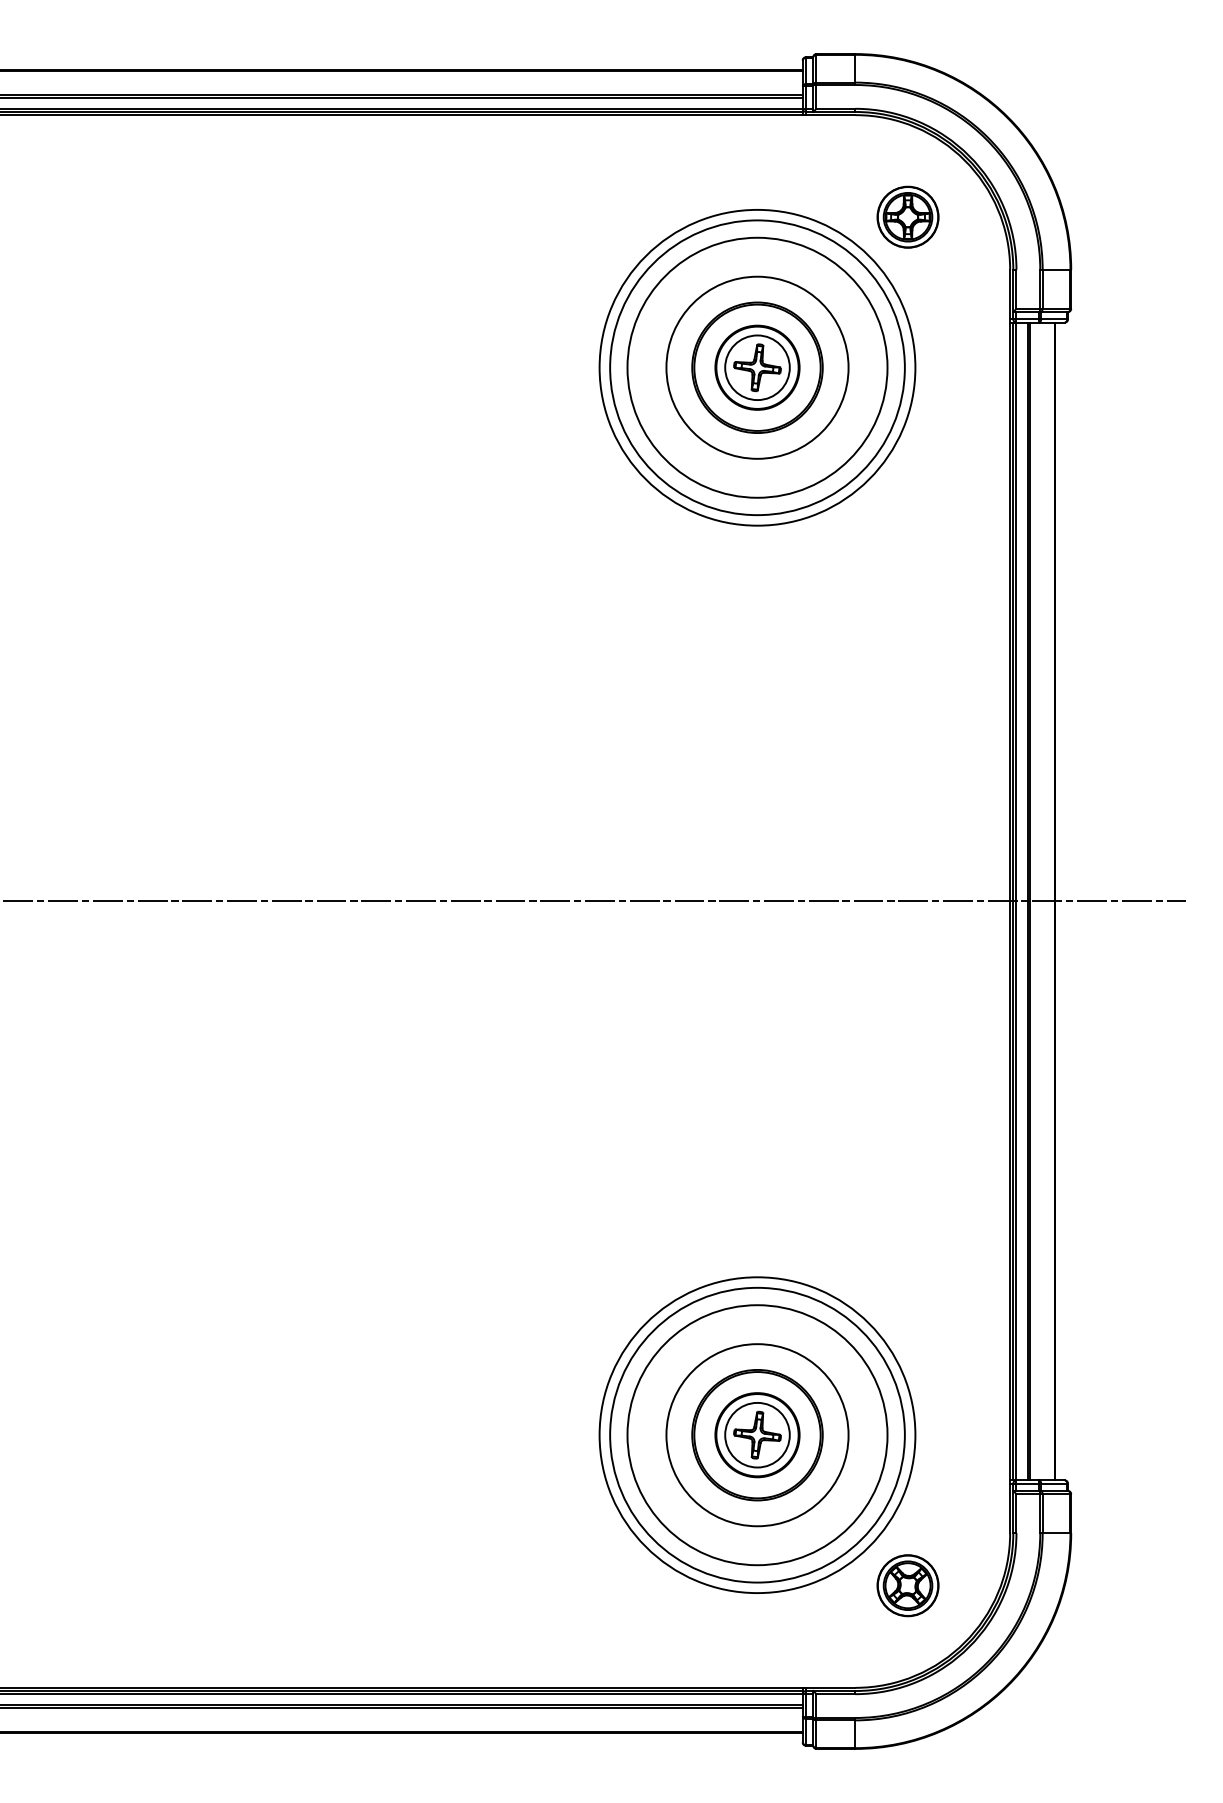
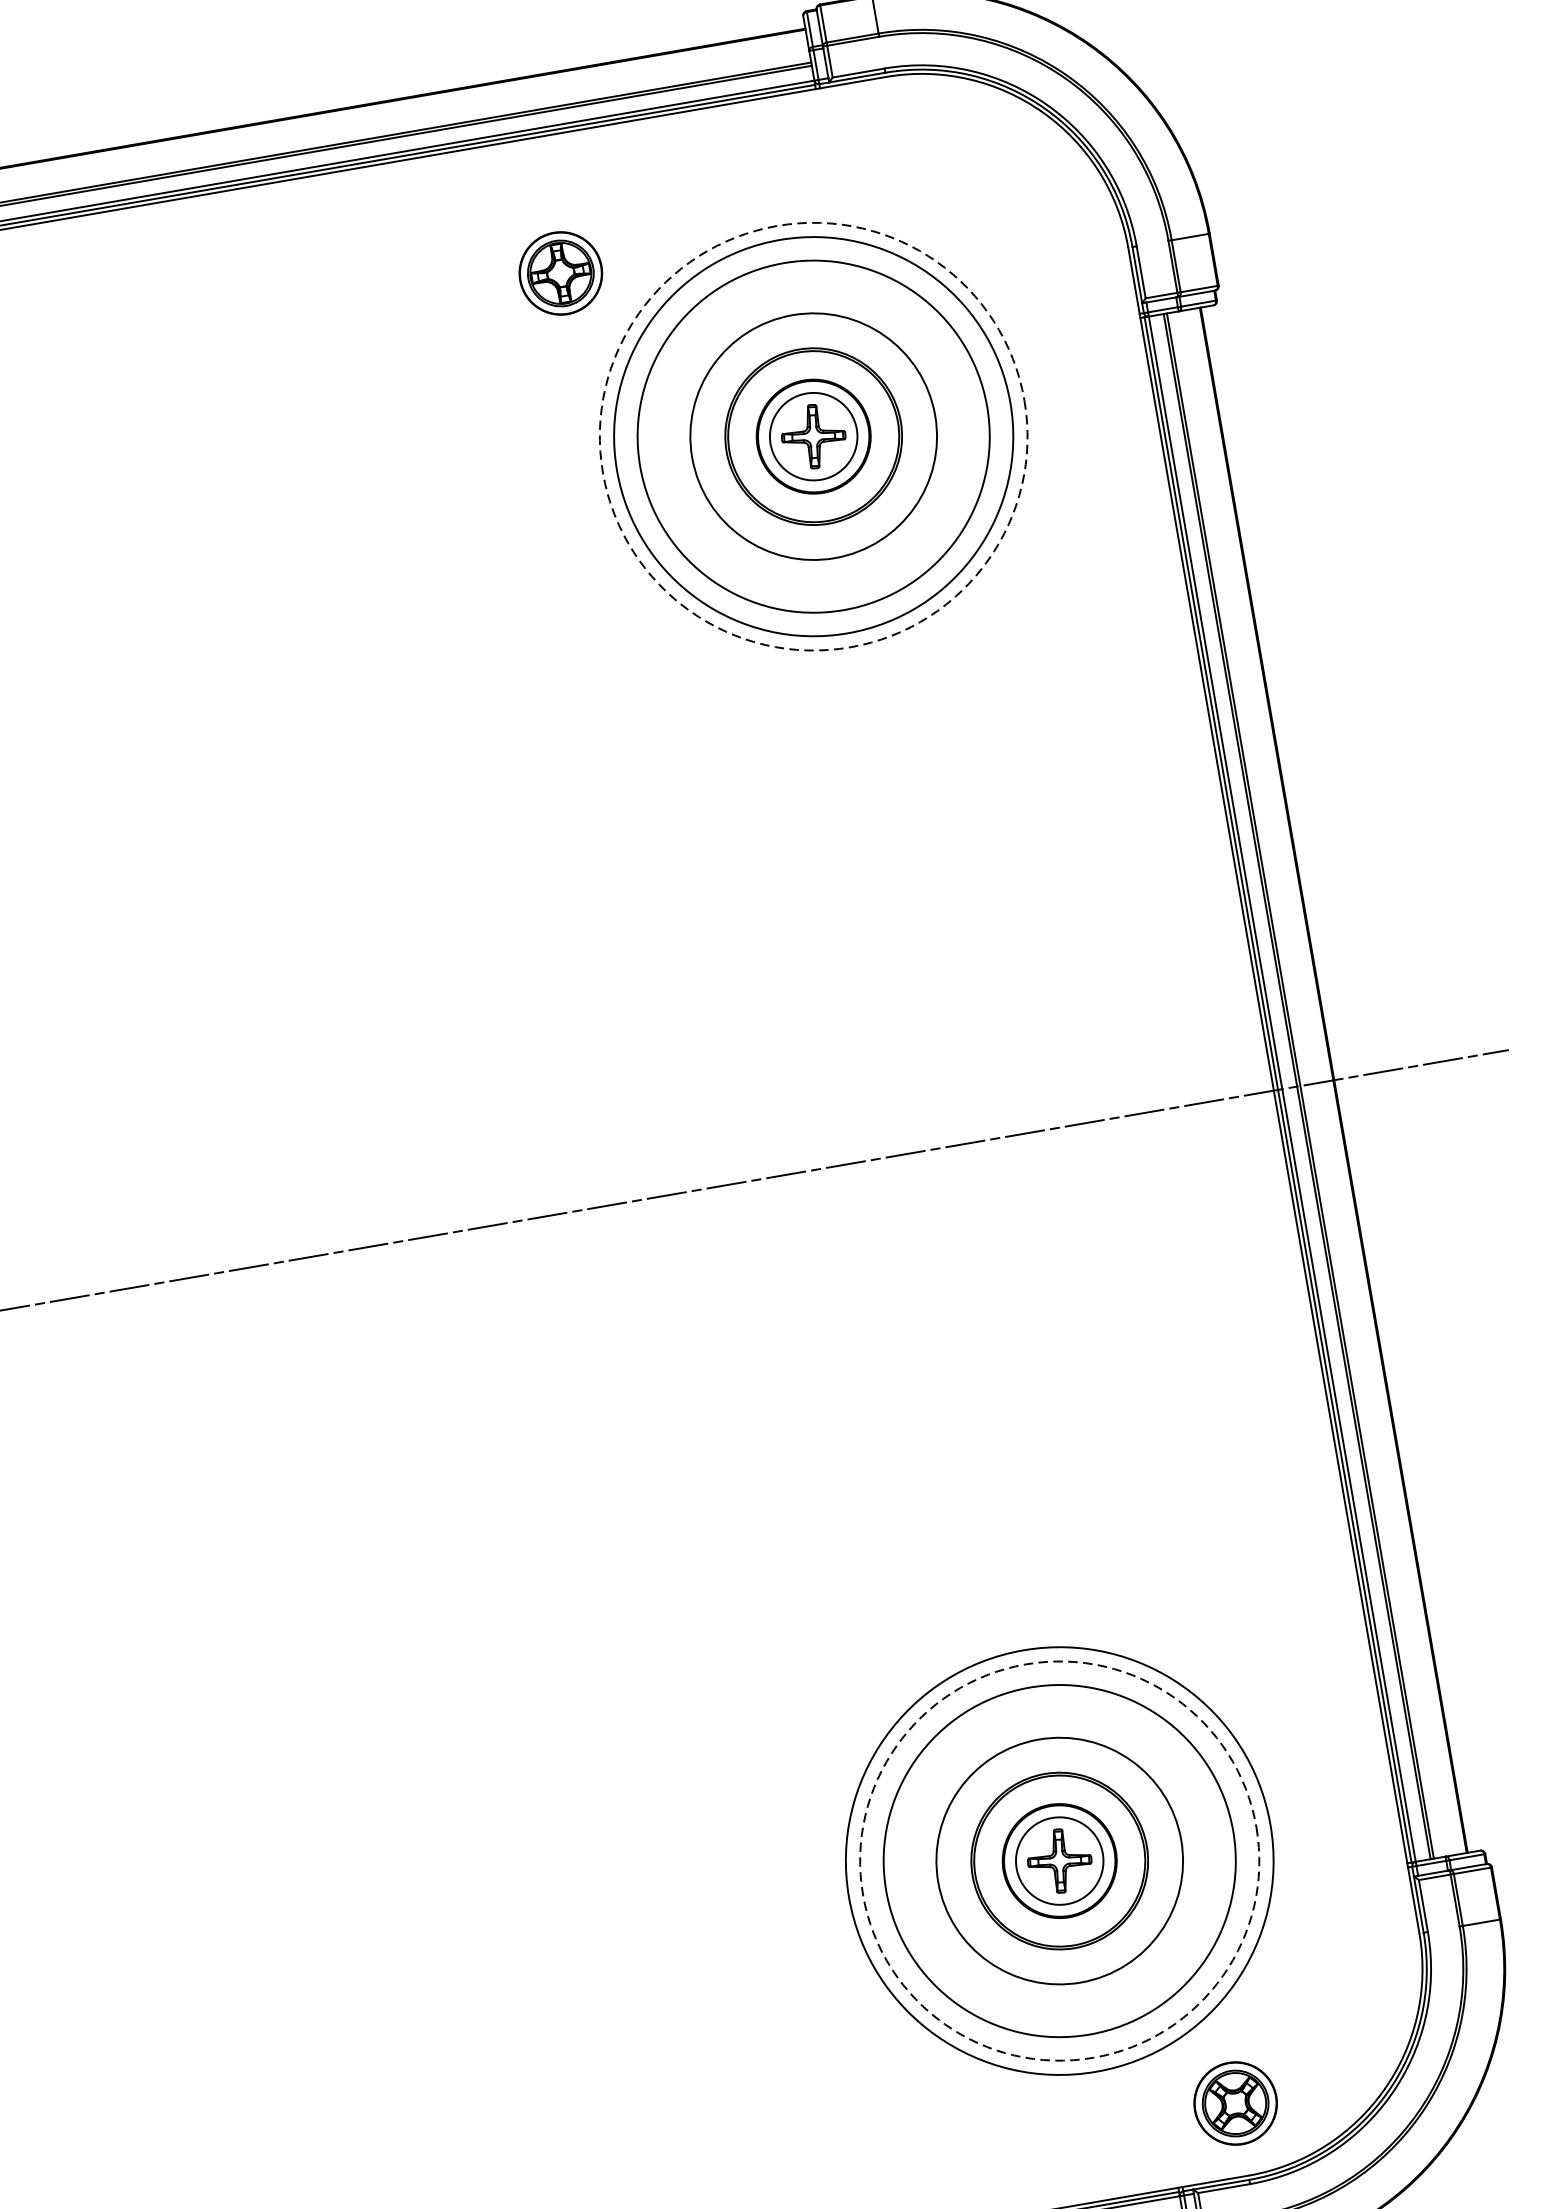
part: (907, 216) -> (559, 272), moved
circle: (757, 367) -> (813, 436), solid -> dashed
circle: (757, 1434) -> (1059, 1860), solid -> dashed
part: (907, 1585) -> (1234, 2103), moved

